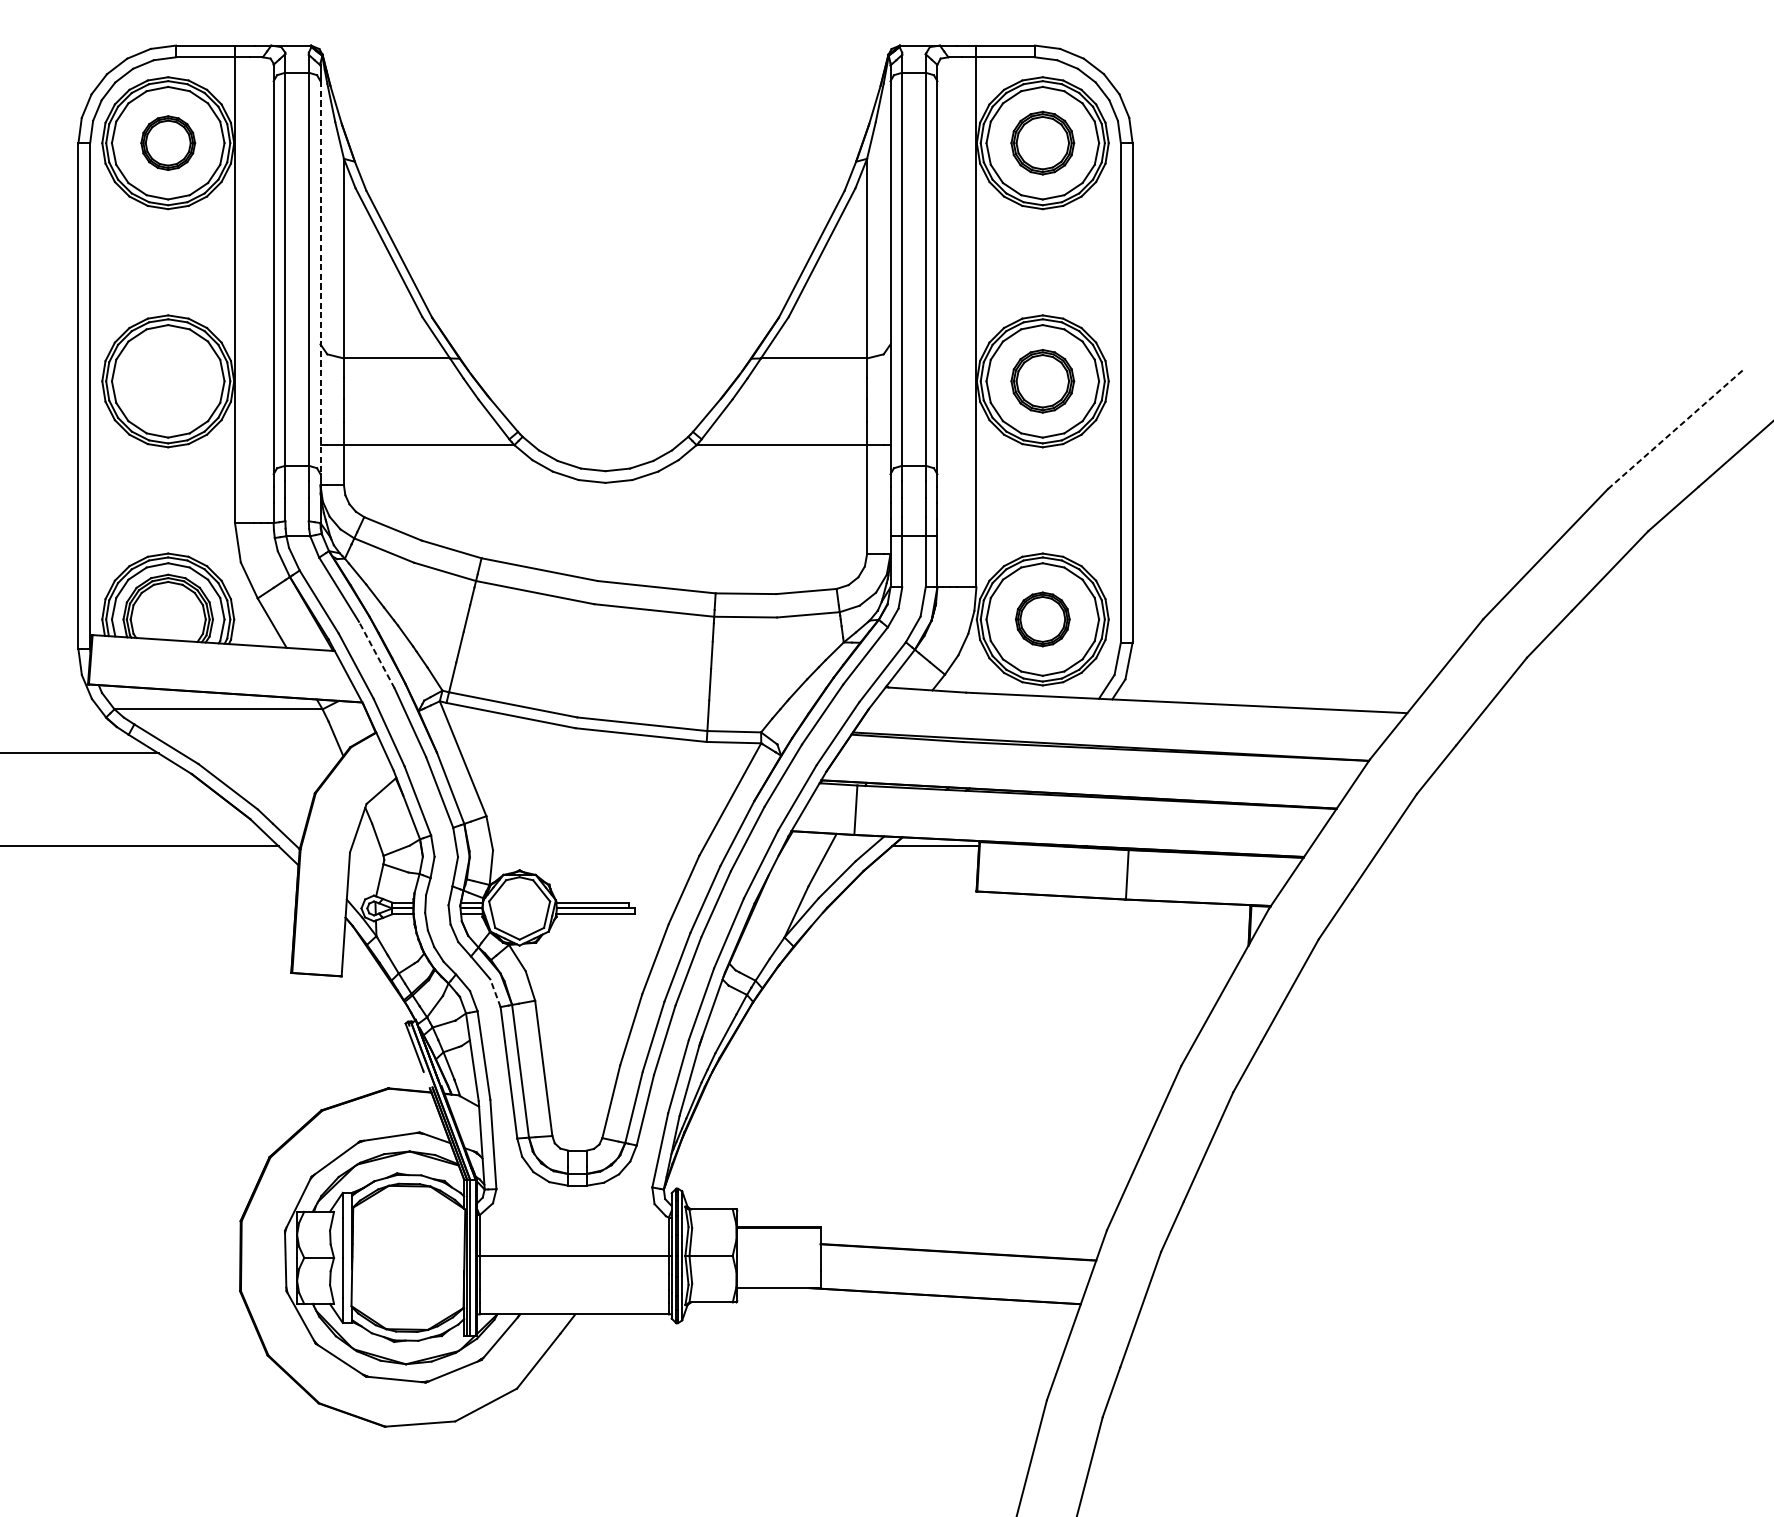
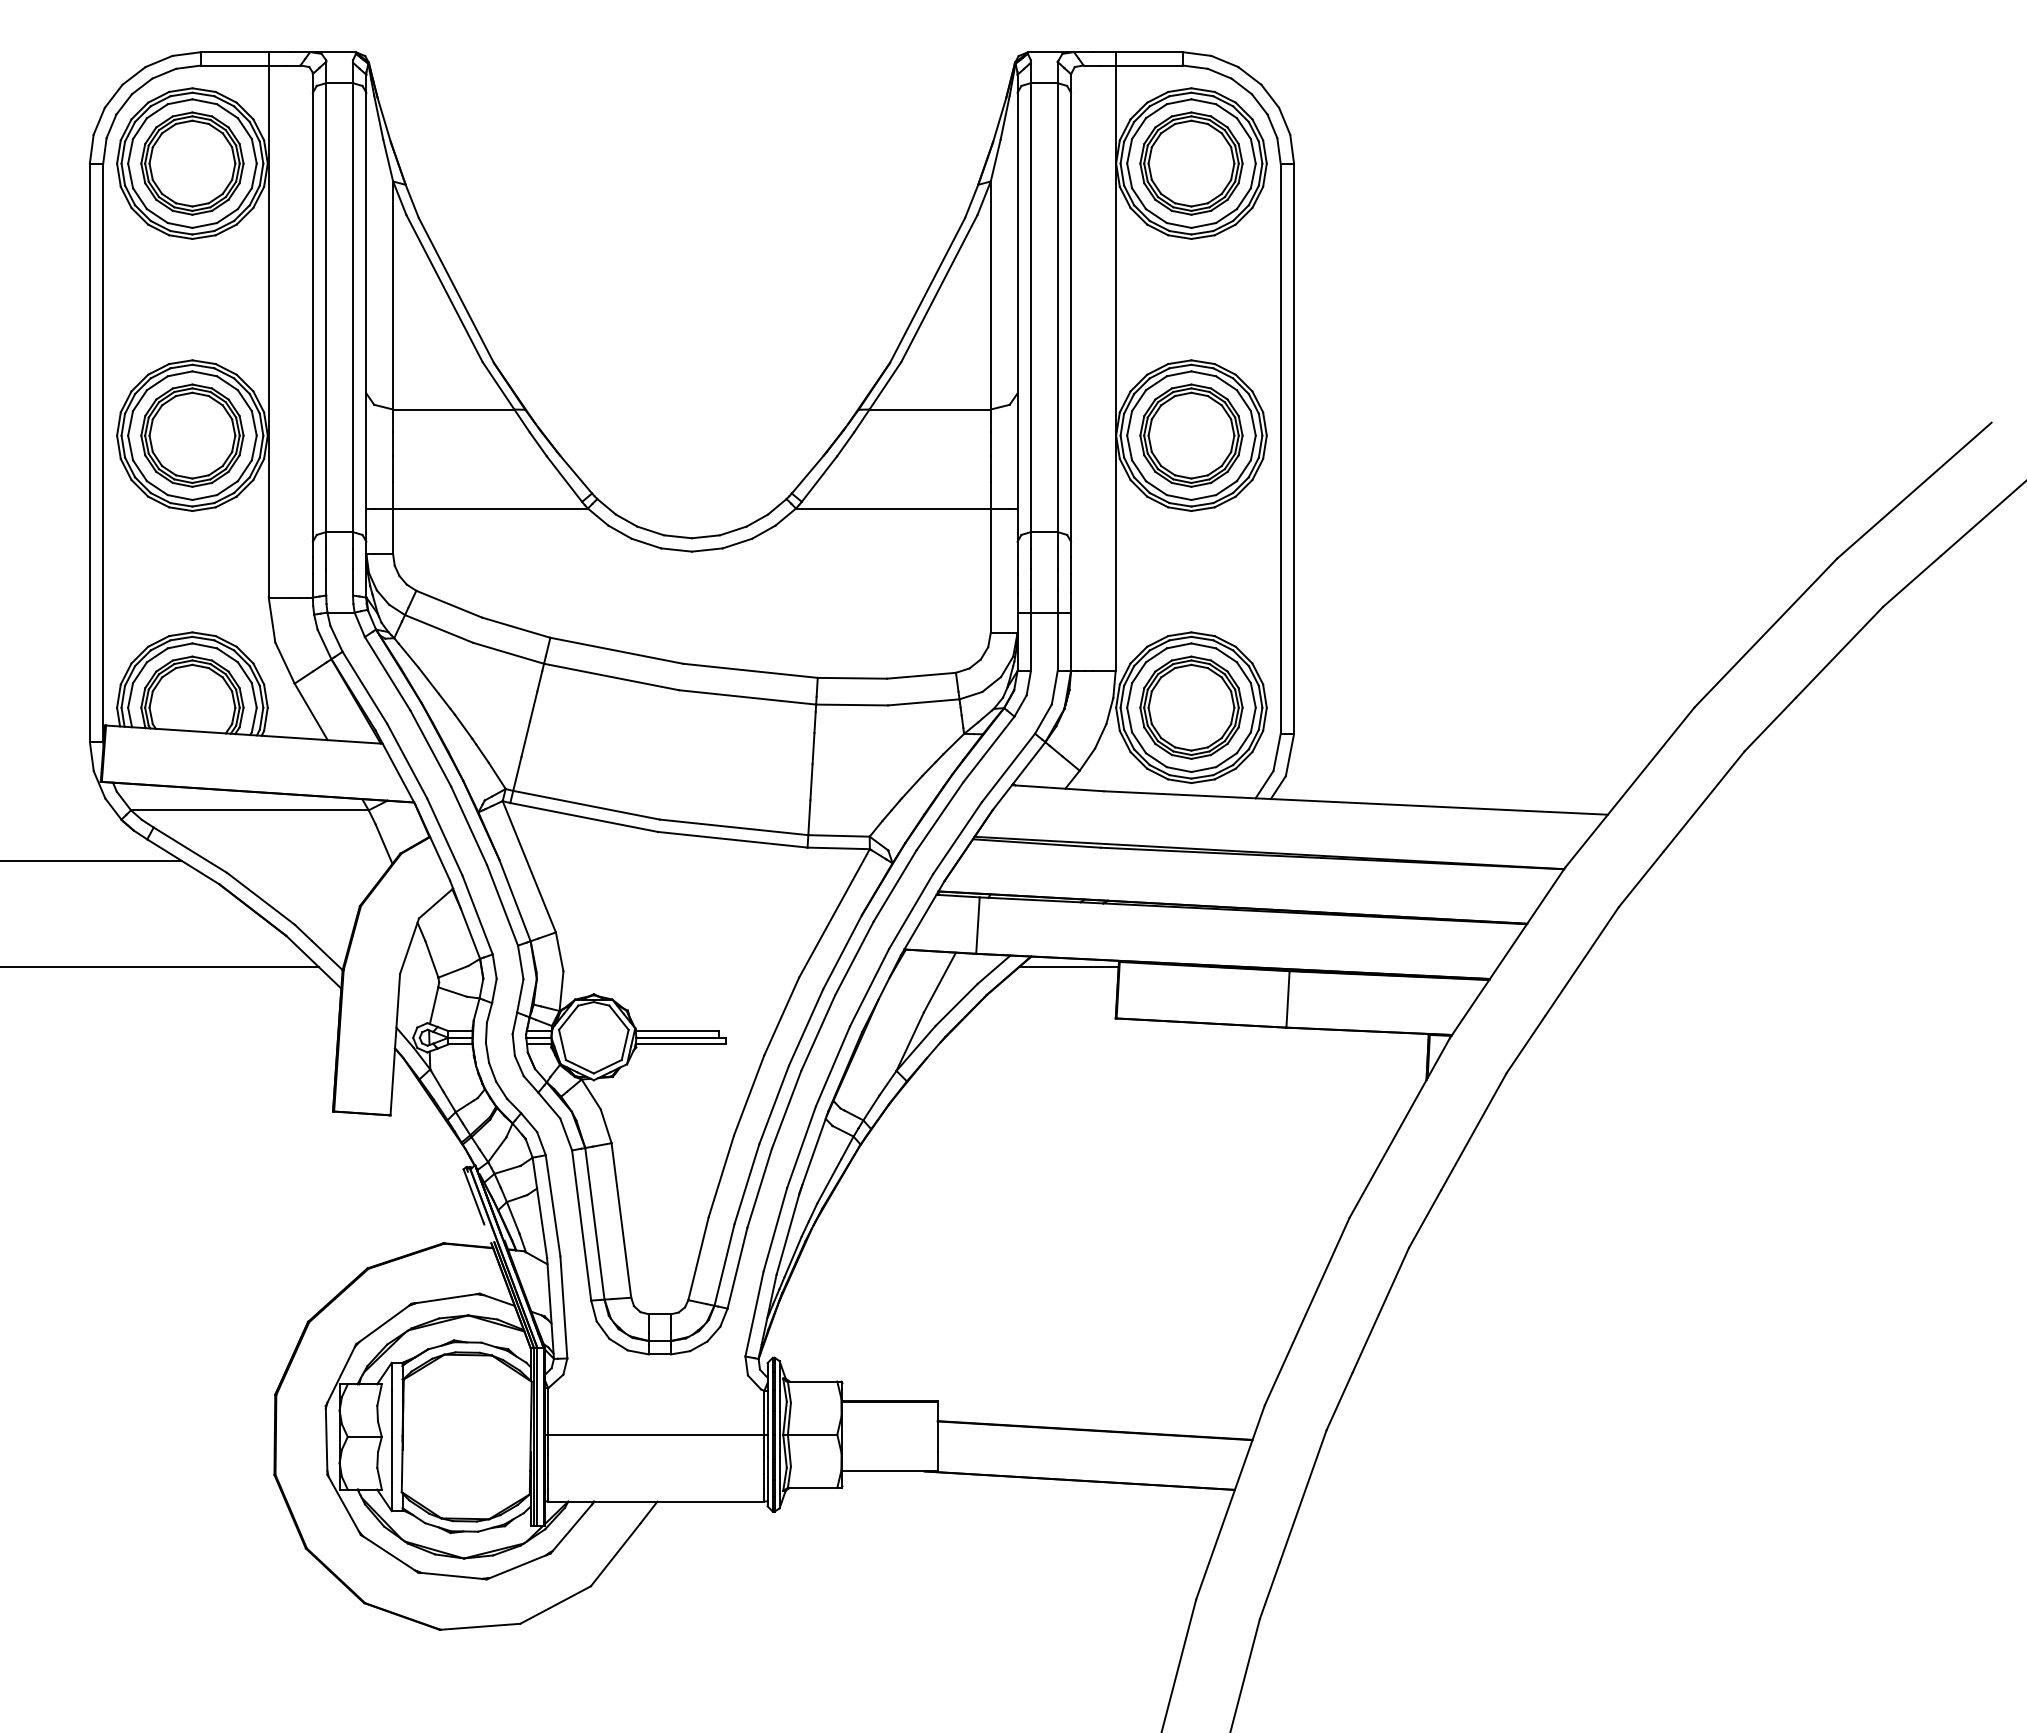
part: (168, 143) -> (192, 163), size x1.67
part: (1042, 143) -> (1191, 163), size x1.43
line: (320, 277) -> (366, 317), dashed -> solid
part: (168, 381) -> (192, 435), added
part: (1042, 381) -> (1191, 435), size x1.43
line: (1675, 429) -> (1914, 490), dashed -> solid
part: (1042, 619) -> (1191, 707), size x1.67
line: (376, 655) -> (430, 748), dashed -> solid
line: (495, 993) -> (566, 1134), dashed -> solid

